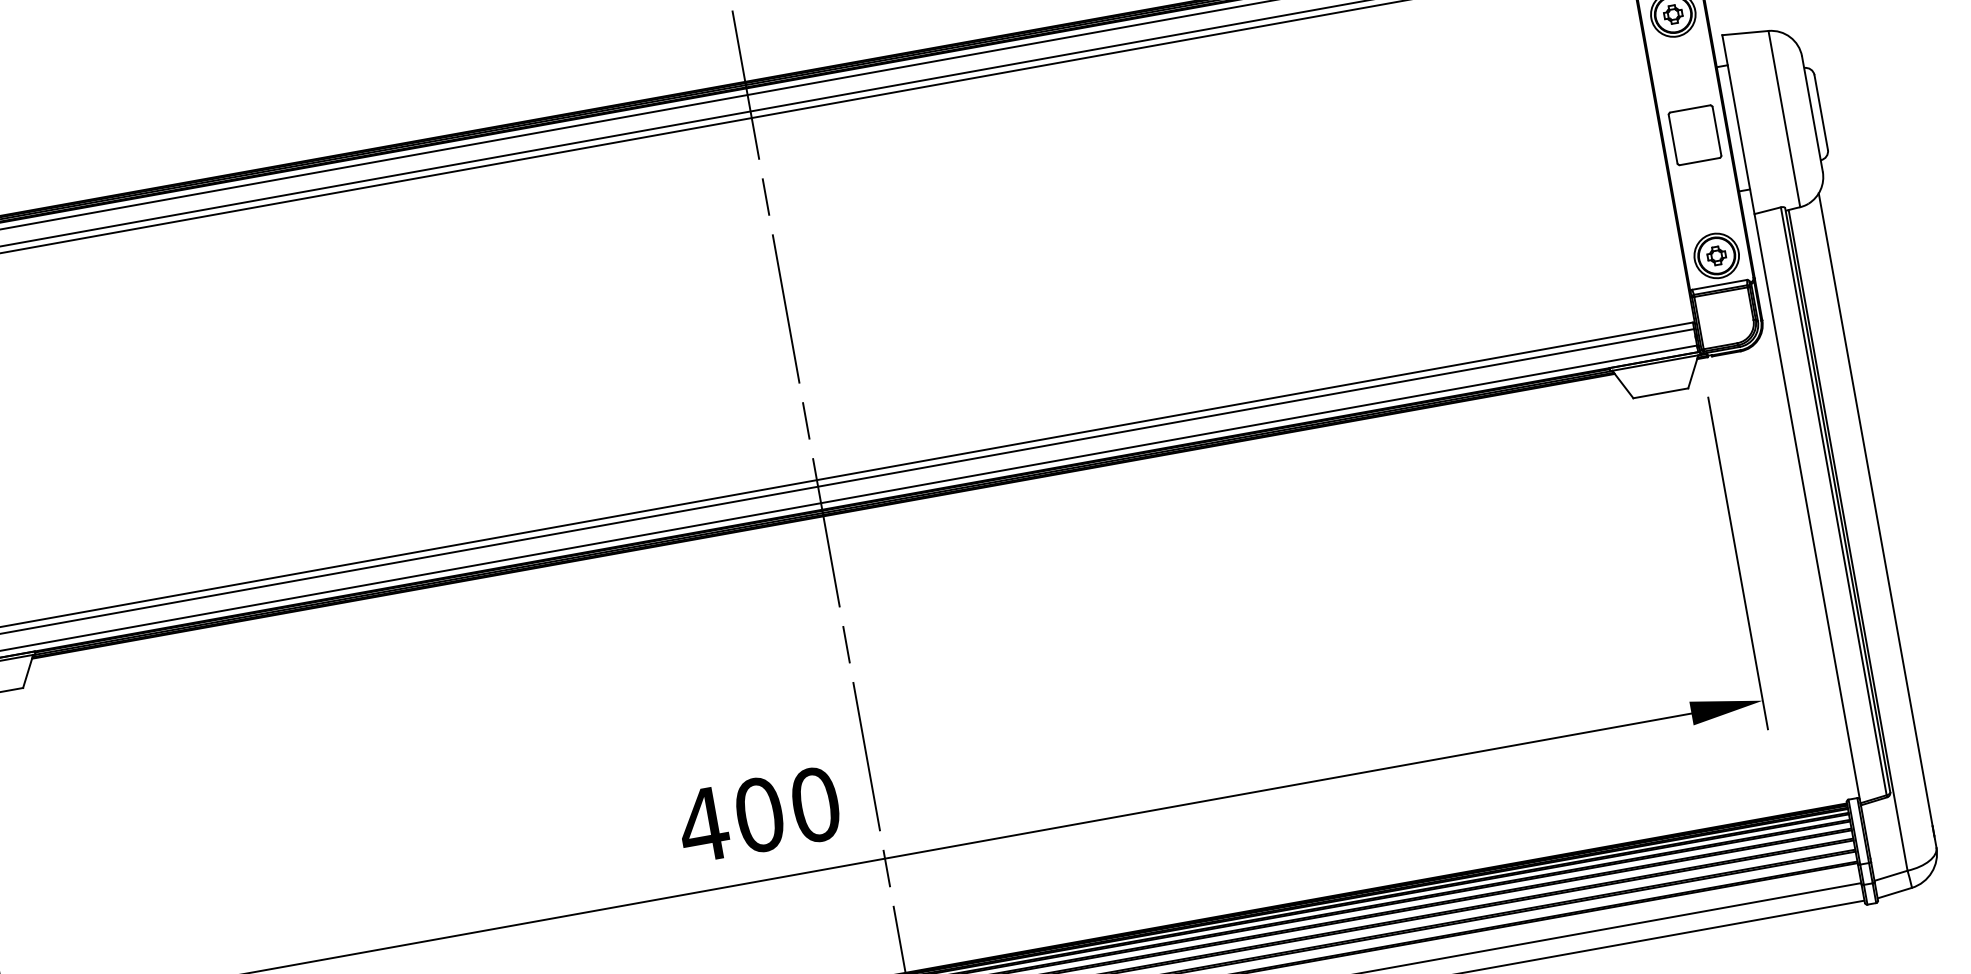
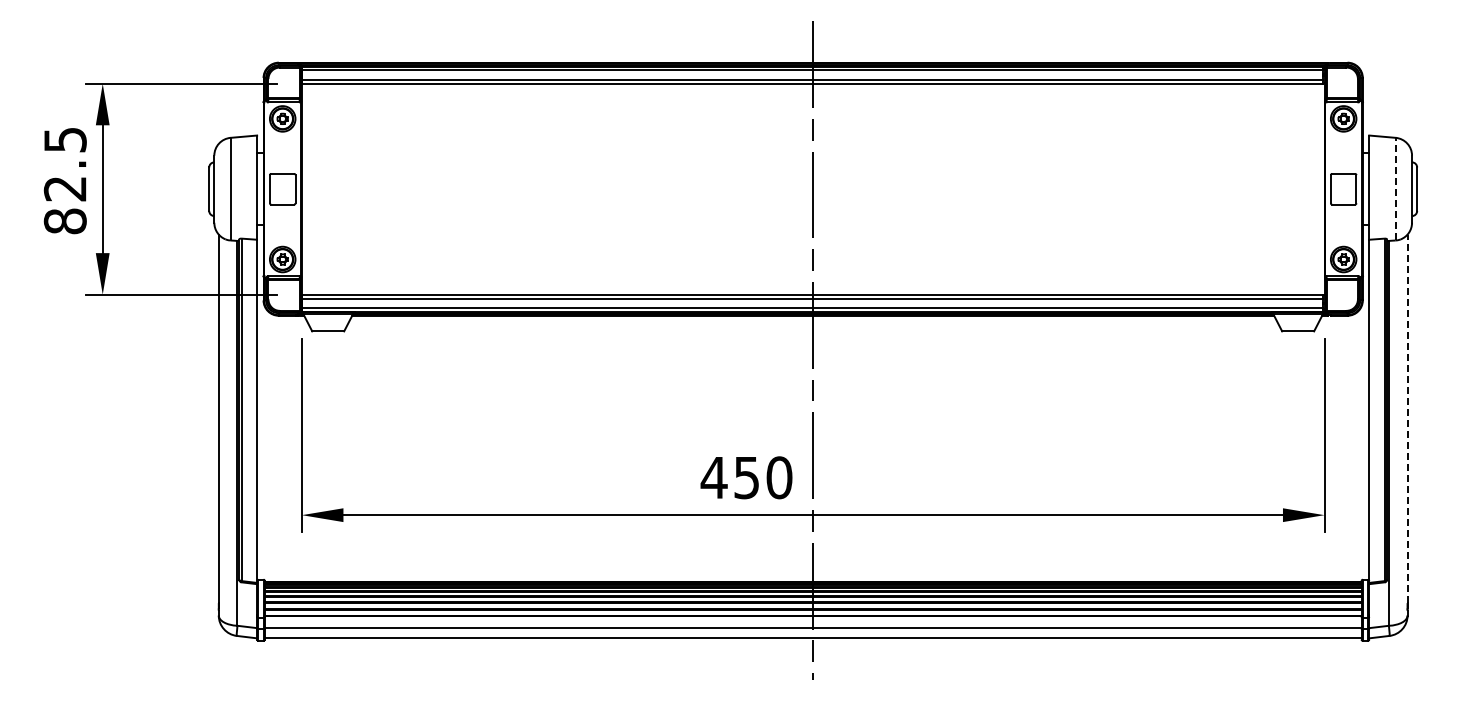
line: (1783, 117) -> (1395, 188), solid -> dashed
line: (1875, 509) -> (1407, 418), solid -> dashed
text: (758, 814) -> (746, 477), 400 -> 450

